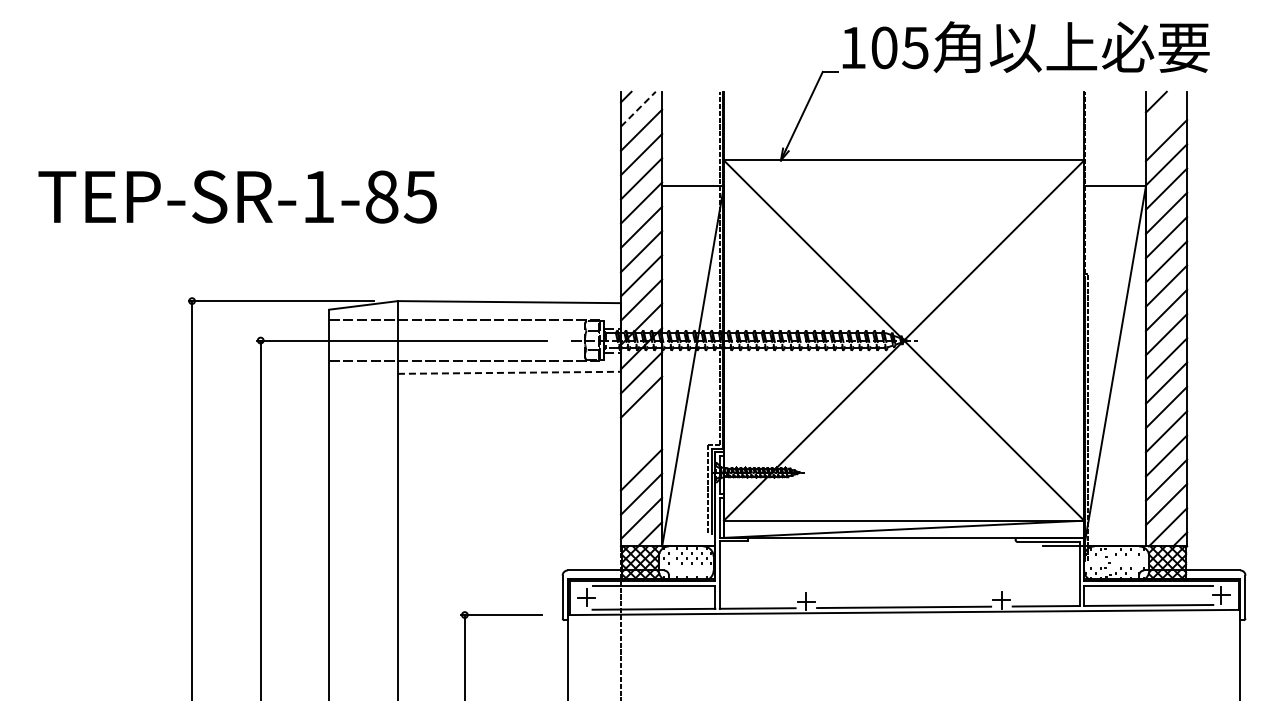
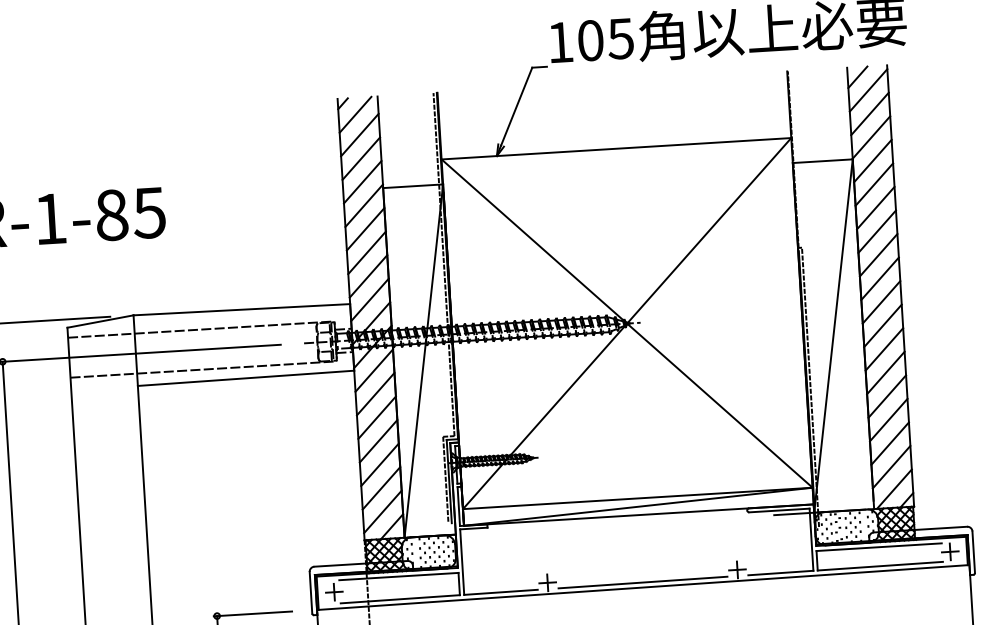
line: (638, 109) -> (355, 115), dashed -> solid
line: (1166, 115) -> (868, 89), added
line: (509, 372) -> (246, 378), dashed -> solid
line: (641, 421) -> (377, 417), added
line: (641, 445) -> (378, 441), added

